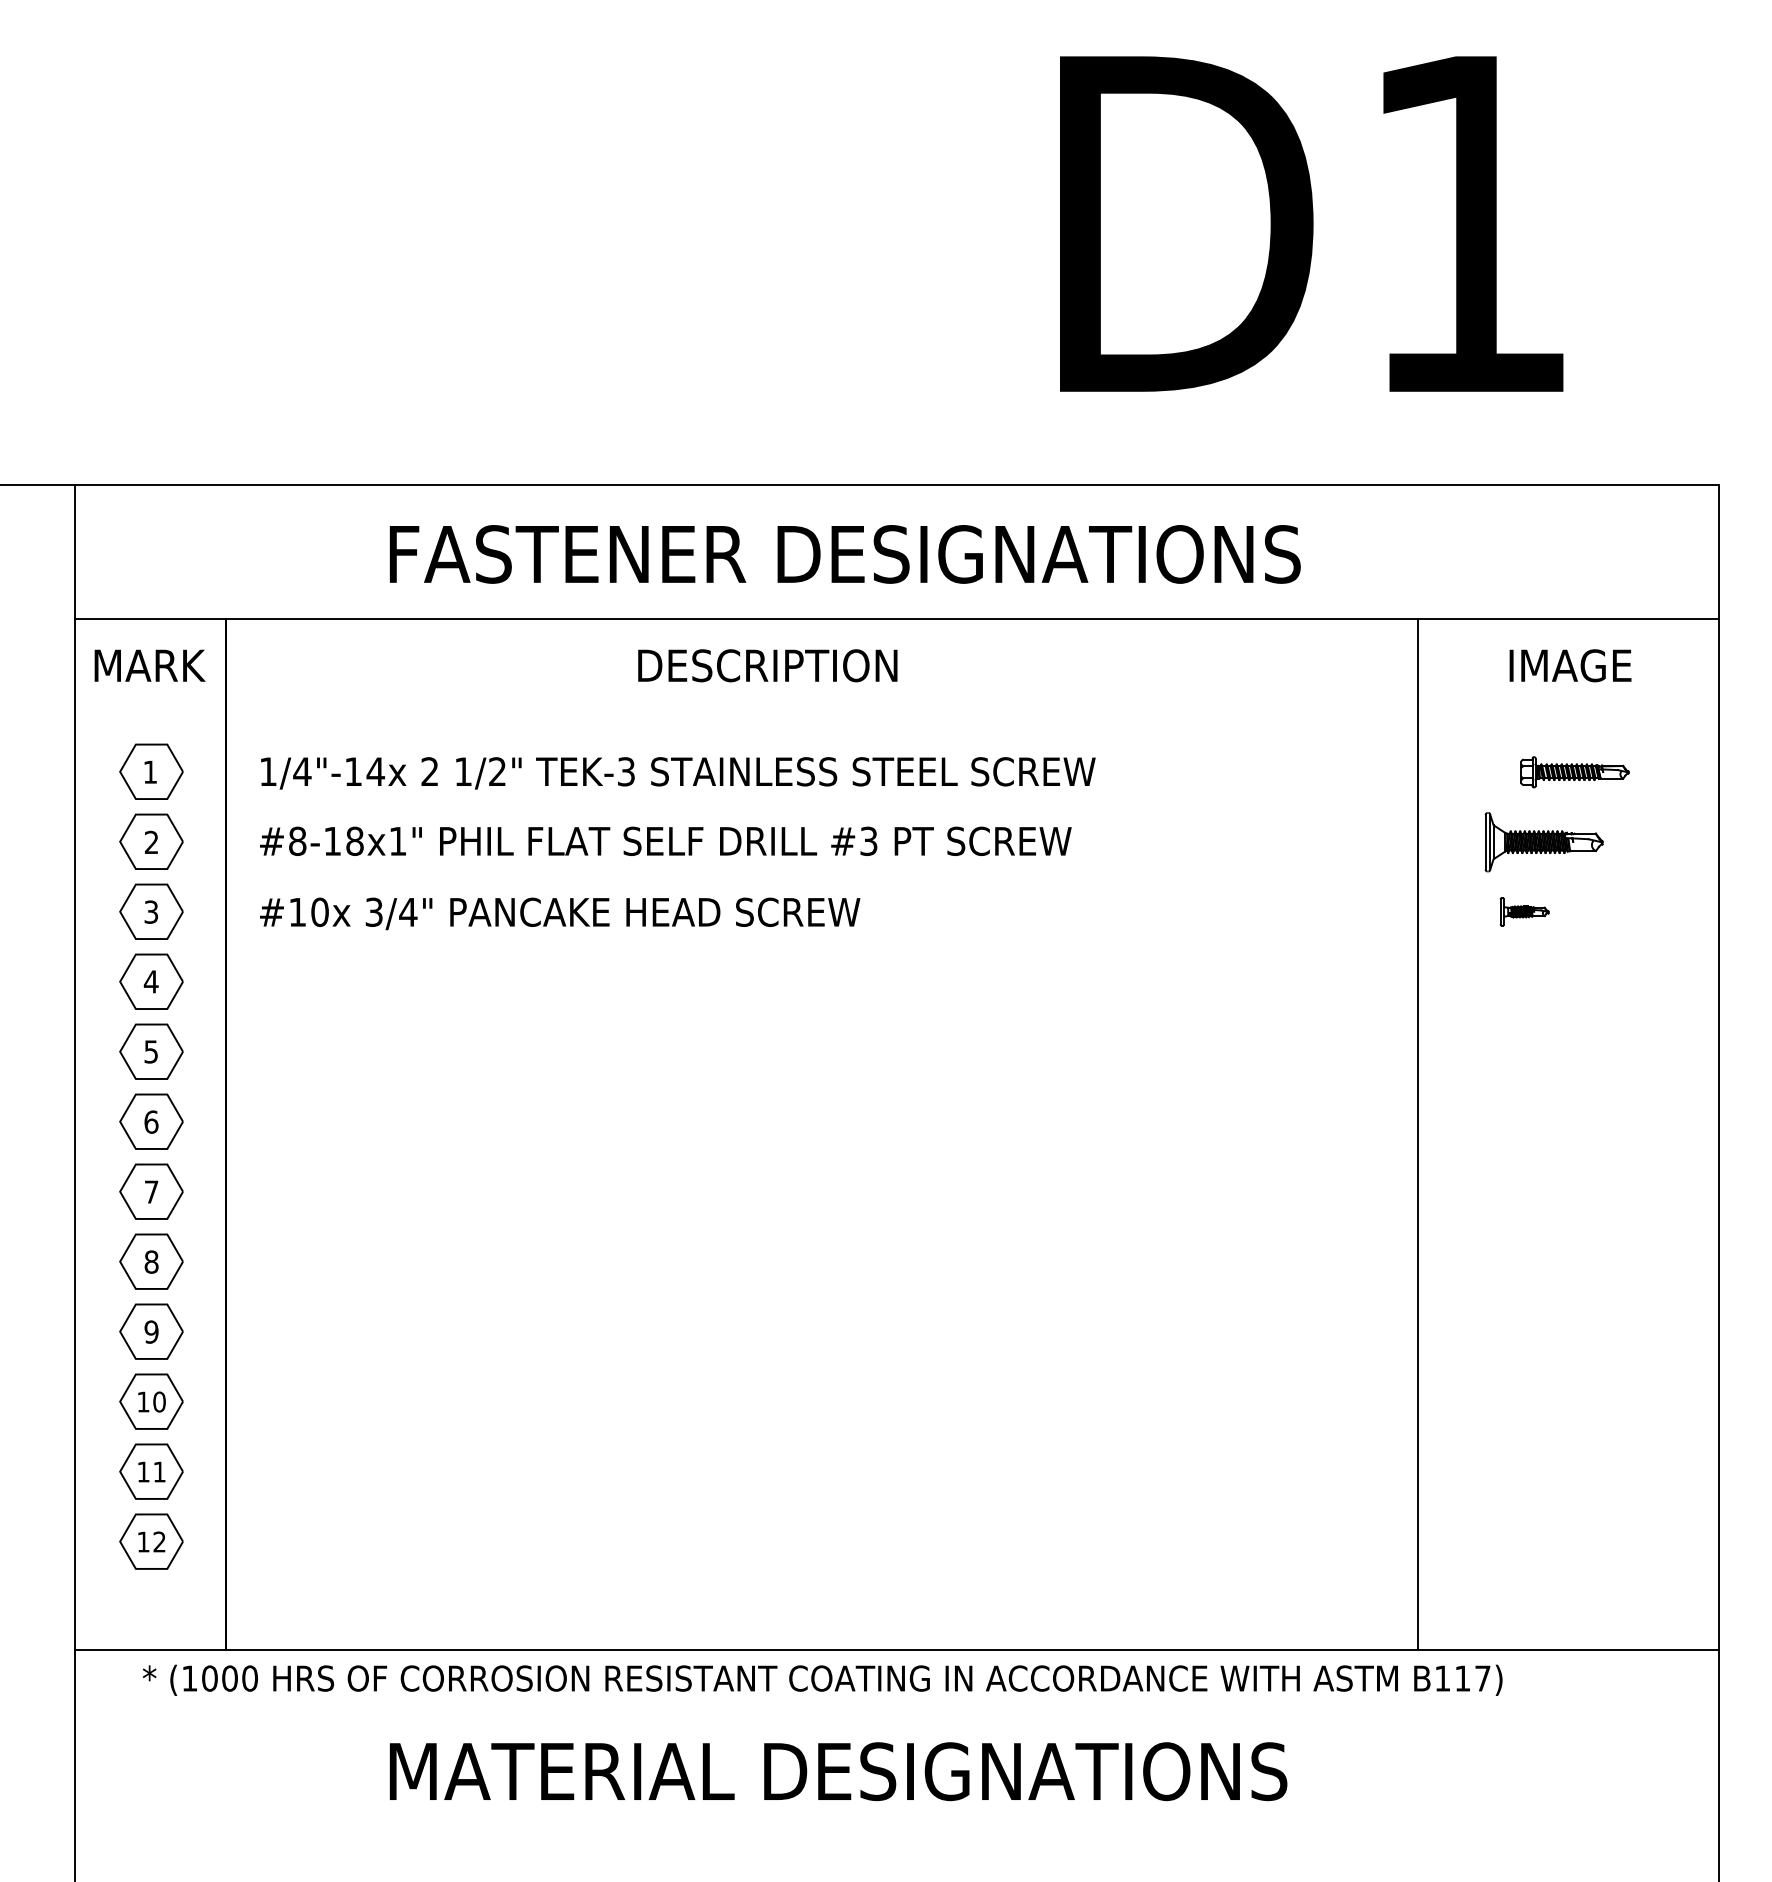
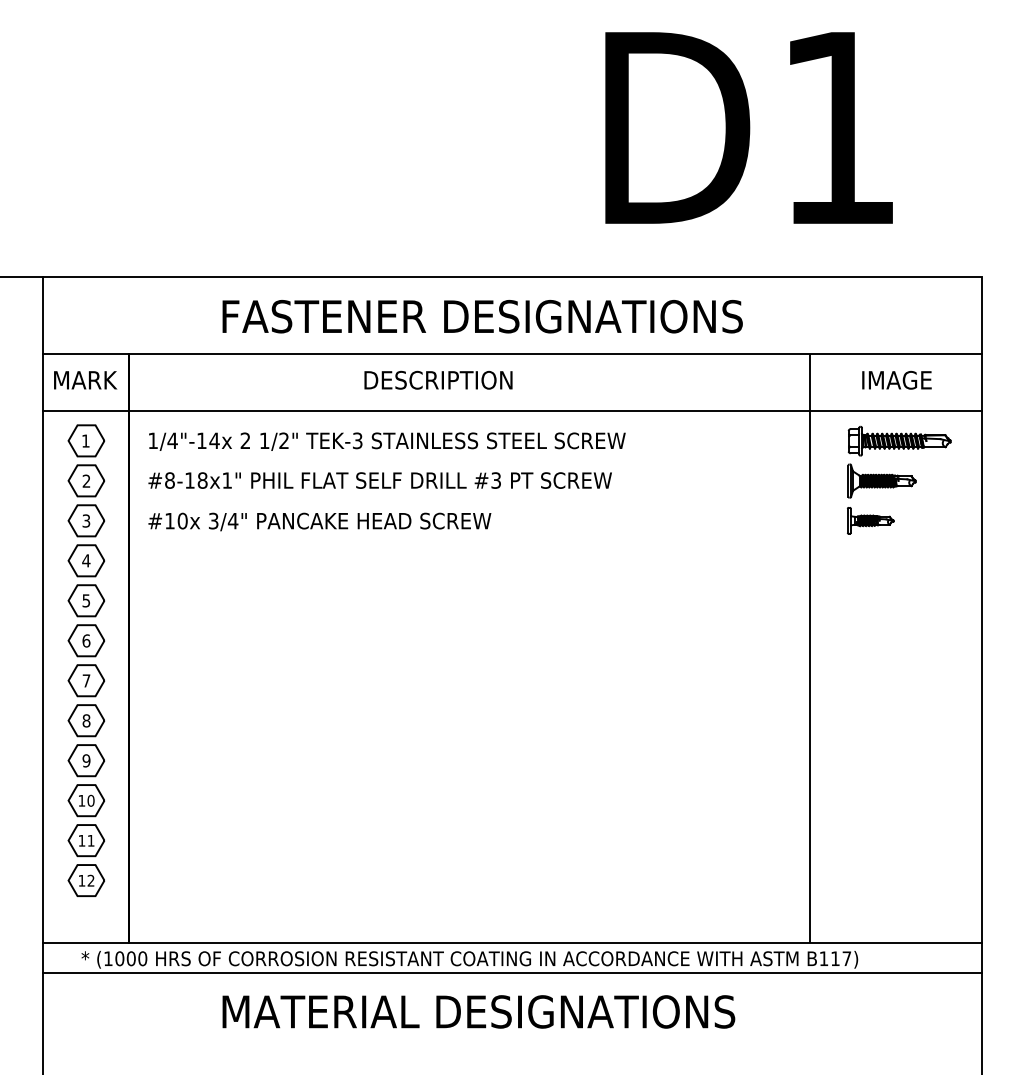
line: (895, 720) -> (511, 411), added
part: (1574, 771) -> (899, 440), size x1.67
part: (1524, 911) -> (870, 520), size x1.67
line: (895, 1702) -> (511, 972), added

